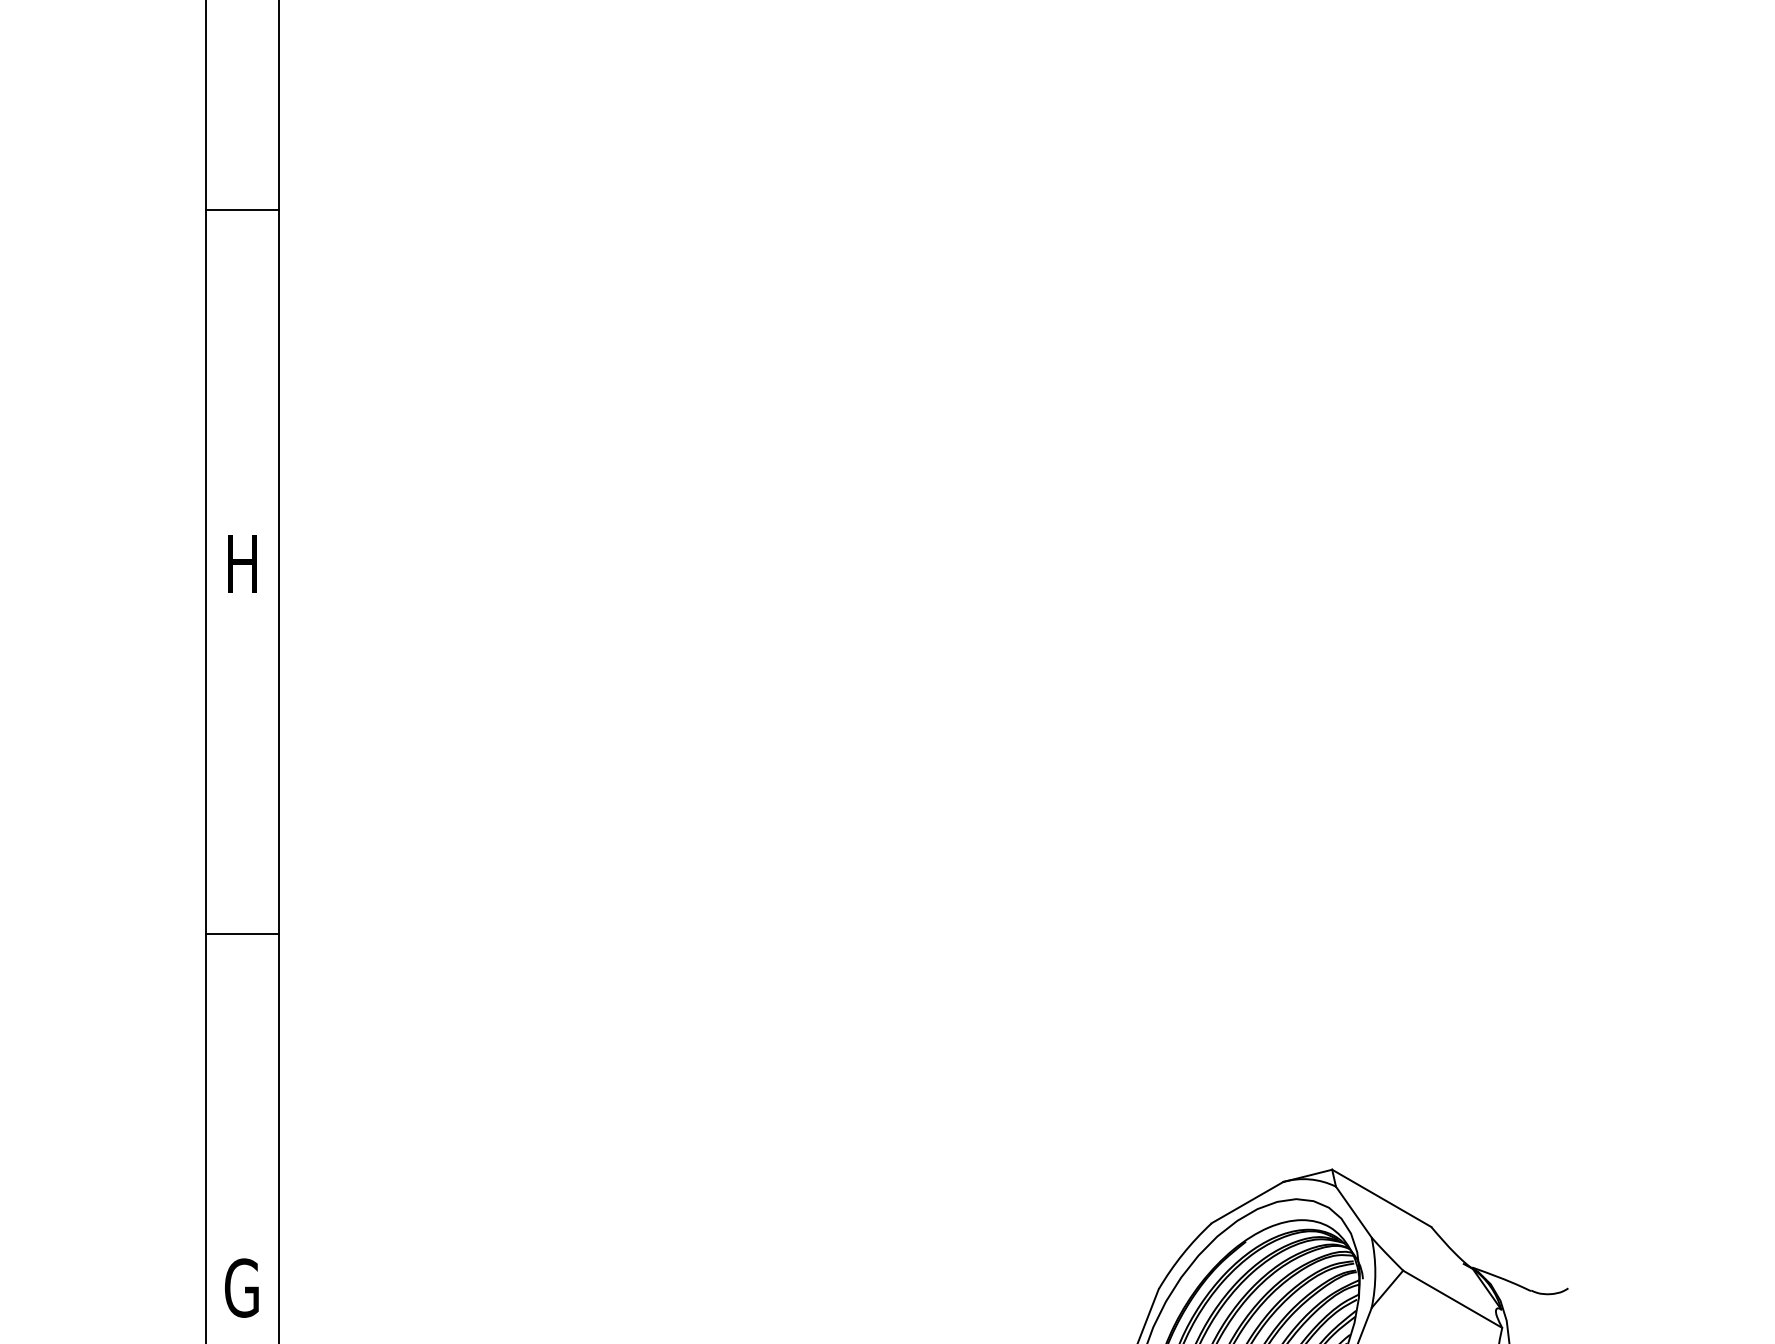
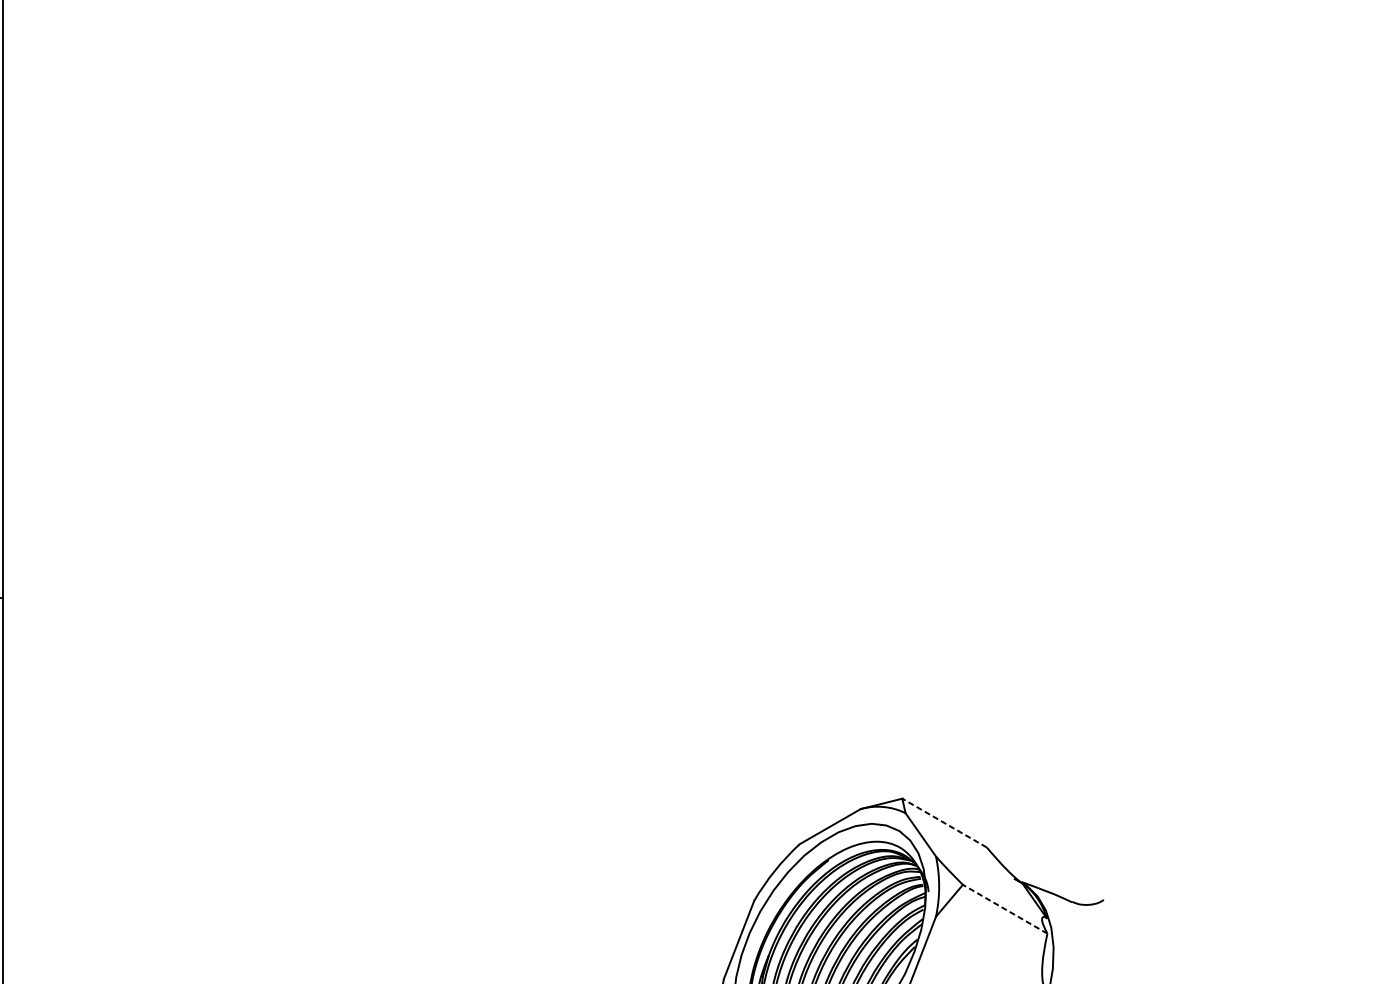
line: (1381, 1198) -> (944, 823), solid -> dashed
line: (1452, 1299) -> (1005, 909), solid -> dashed

